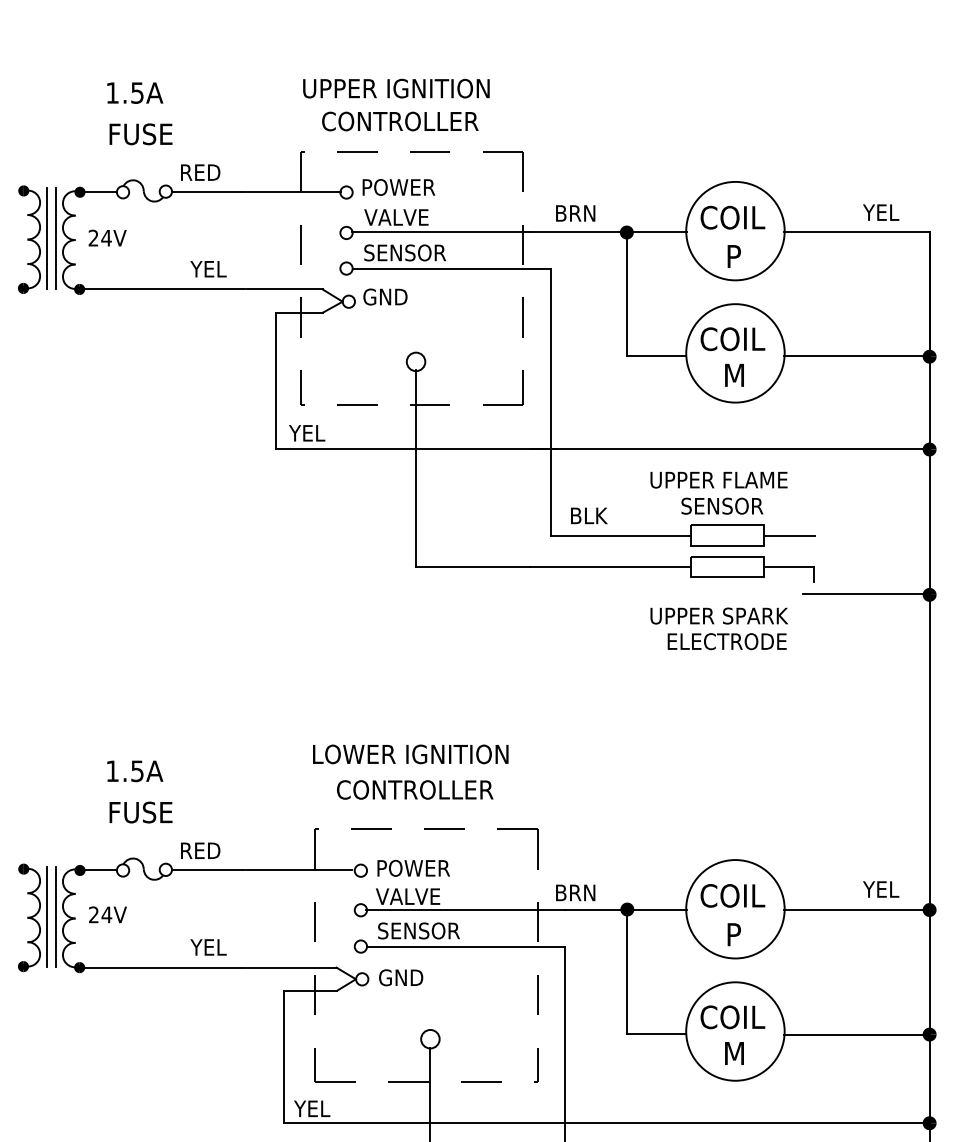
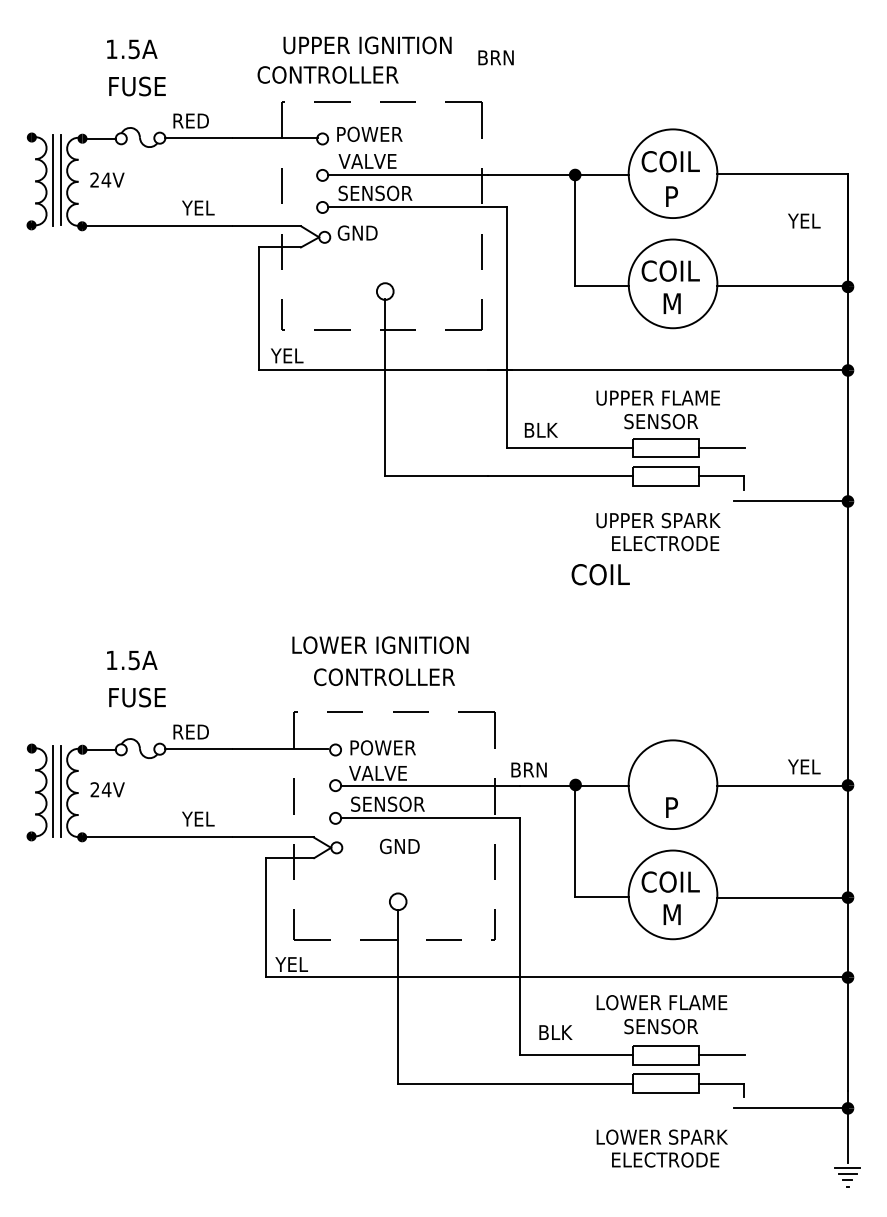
text: (399, 120) -> (327, 74), moved
text: (881, 211) -> (804, 220), moved
text: (575, 213) -> (495, 57), moved
text: (732, 895) -> (600, 574), moved
text: (400, 977) -> (399, 846), moved

